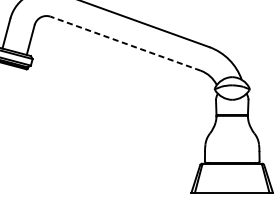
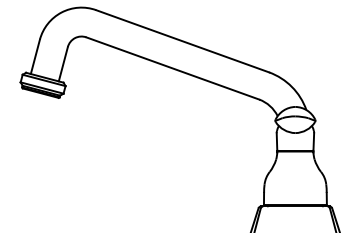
line: (125, 43) -> (172, 68), dashed -> solid

